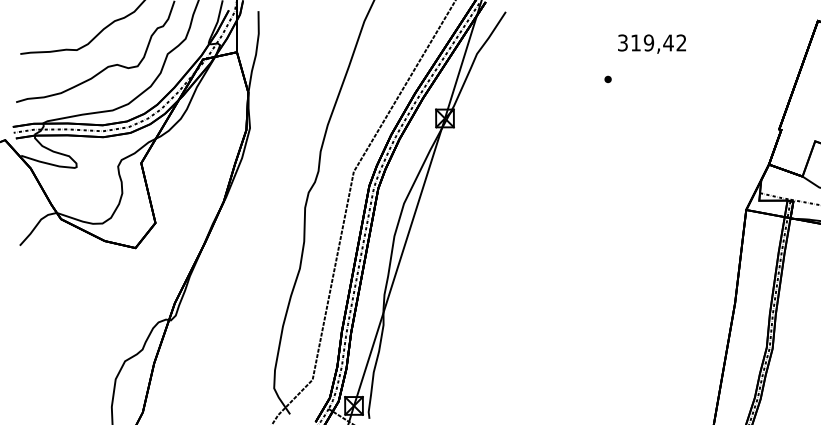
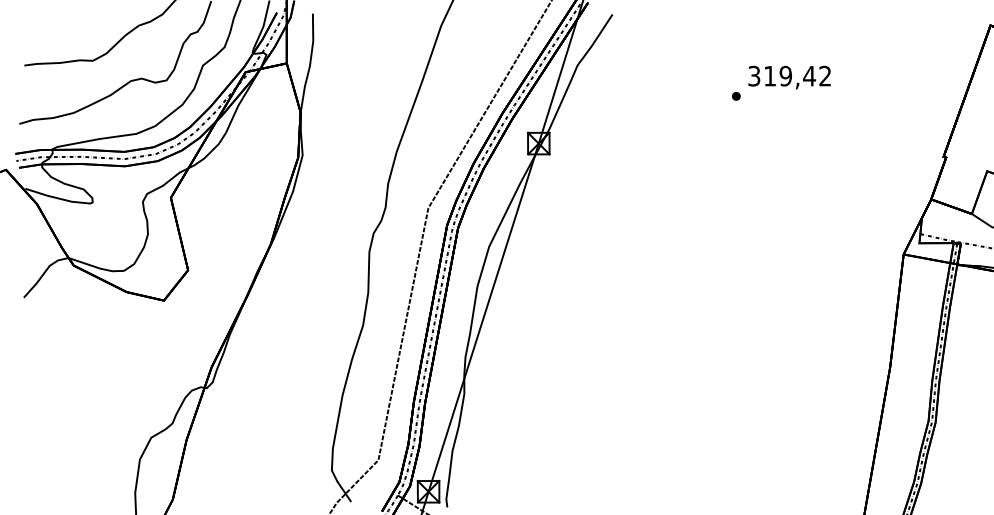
text: (651, 44) -> (789, 77), moved

